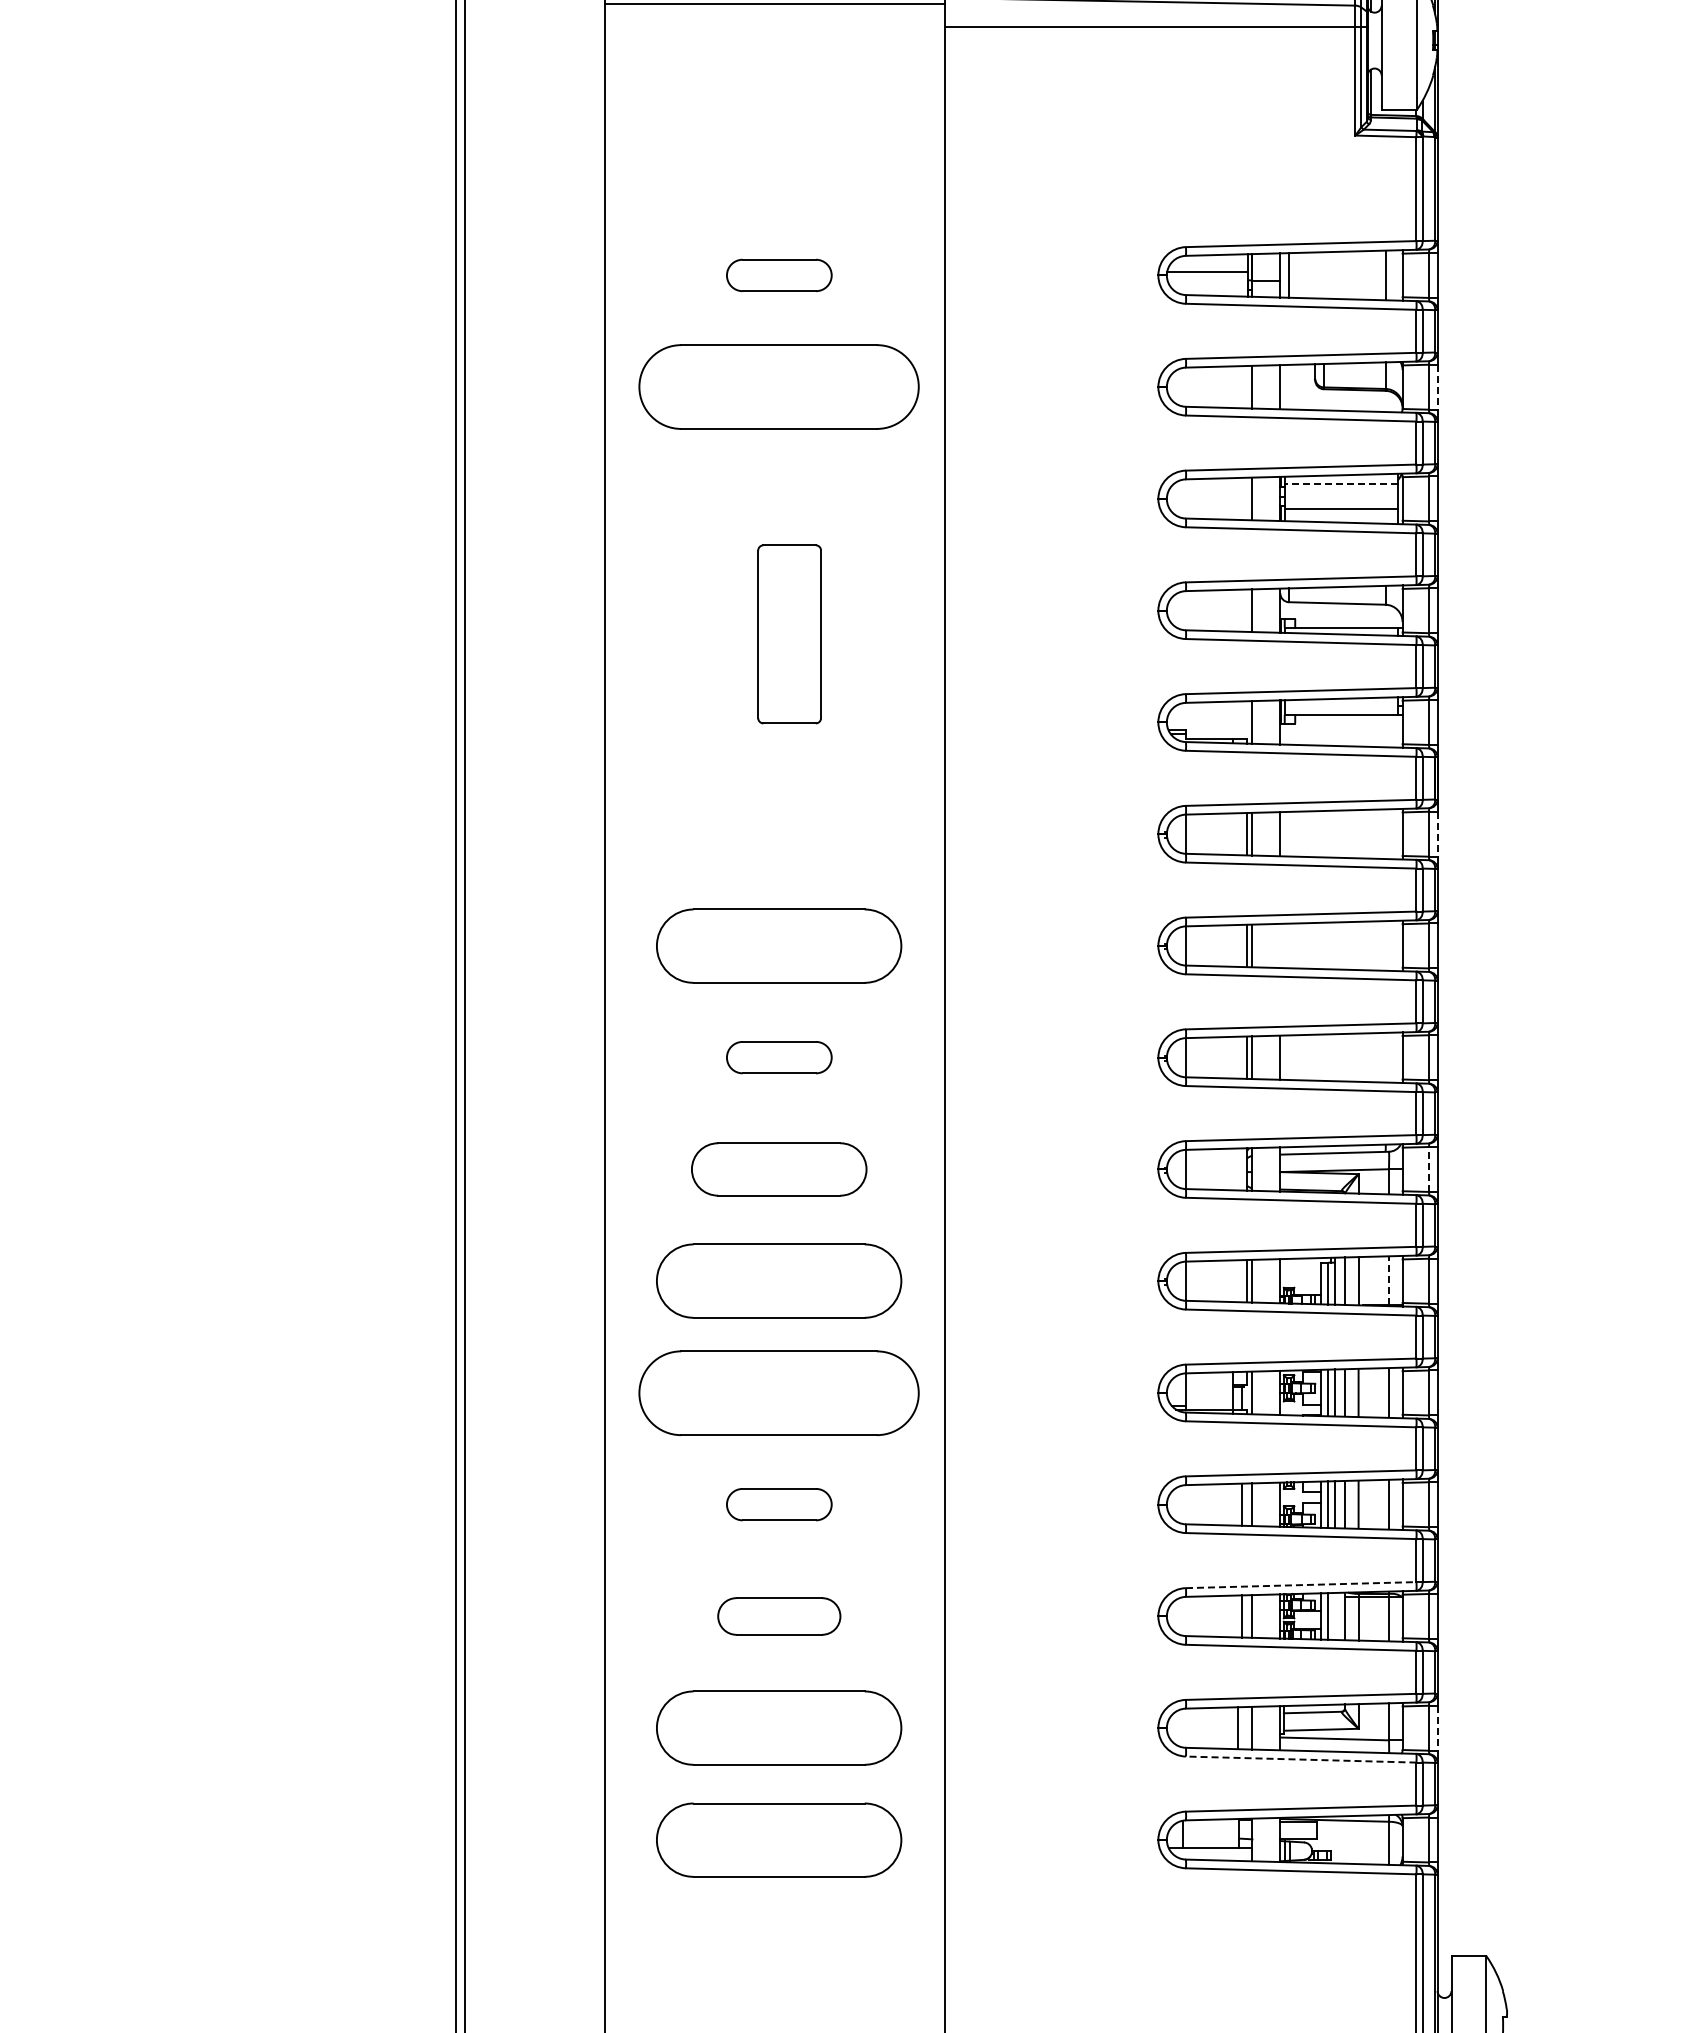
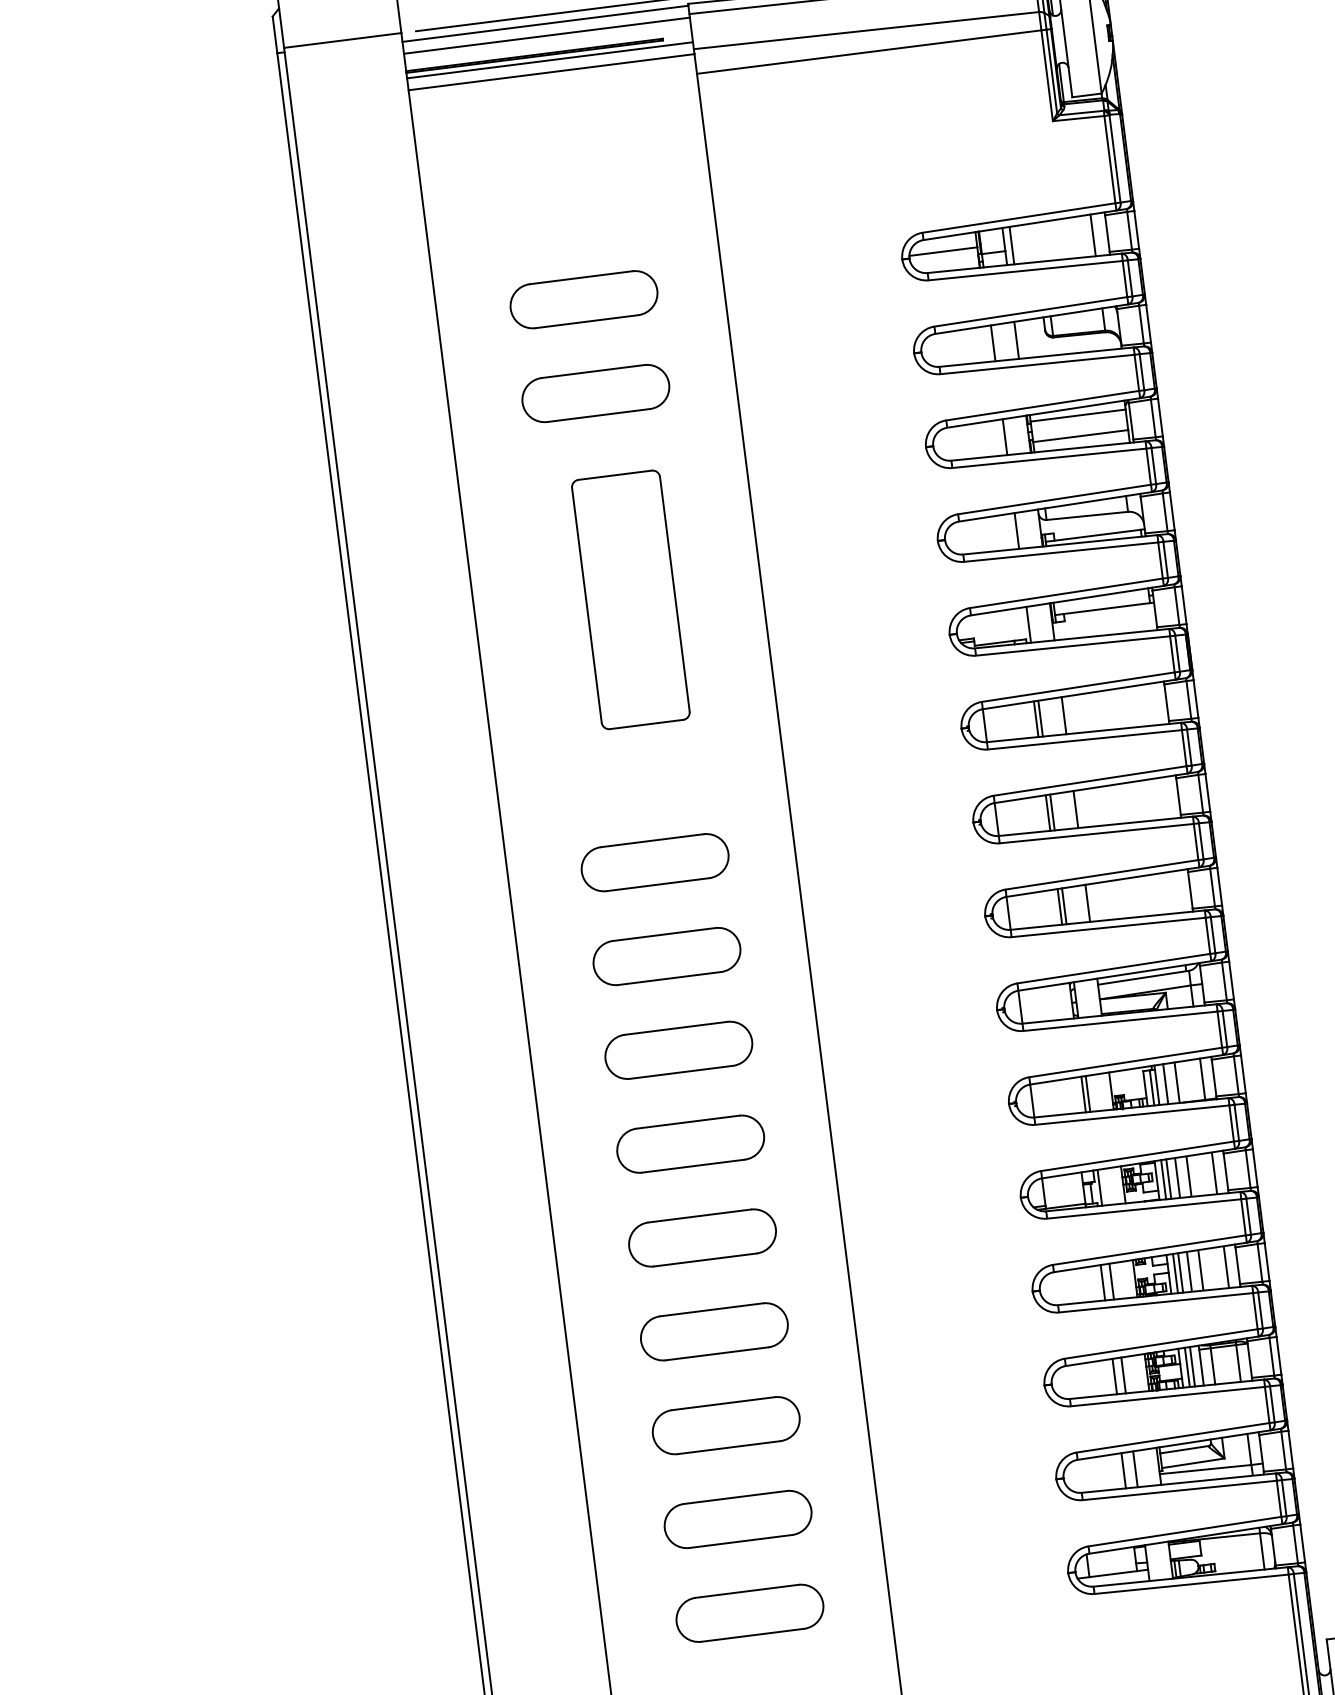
part: (779, 275) -> (584, 299), size x1.67
part: (779, 387) -> (596, 393), size x0.62
line: (1437, 387) -> (1148, 323), dashed -> solid
line: (1341, 484) -> (1078, 415), dashed -> solid
part: (789, 634) -> (630, 600), size x1.67
line: (1437, 834) -> (1196, 699), dashed -> solid
part: (779, 945) -> (655, 862), size x0.71
line: (1280, 945) -> (1075, 809), added
part: (779, 1057) -> (667, 956), size x1.67
line: (1429, 1168) -> (1224, 980), dashed -> solid
line: (1389, 1280) -> (1203, 1078), dashed -> solid
part: (779, 1281) -> (690, 1144), size x0.71
part: (779, 1392) -> (702, 1237), size x0.62
part: (779, 1504) -> (714, 1331), size x1.67
line: (1301, 1585) -> (1161, 1344), dashed -> solid
line: (1334, 1615) -> (1192, 1365), added
part: (779, 1616) -> (726, 1425), size x1.43
part: (779, 1728) -> (738, 1519), size x0.71
line: (1437, 1728) -> (1290, 1449), dashed -> solid
line: (1300, 1759) -> (1179, 1490), dashed -> solid
part: (779, 1839) -> (750, 1612), size x0.71

